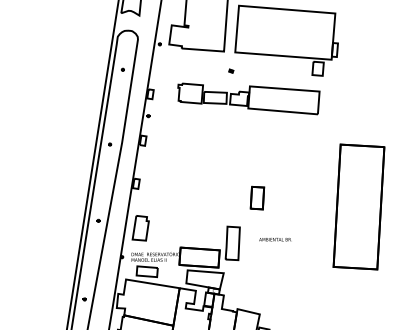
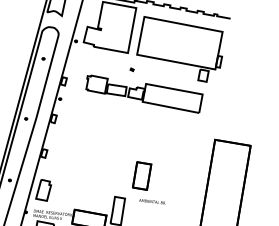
part: (257, 198) -> (142, 176), size x1.43
text: (275, 239) -> (152, 201), moved

